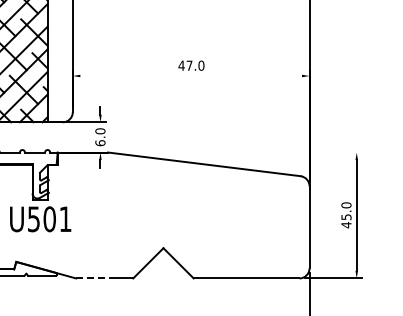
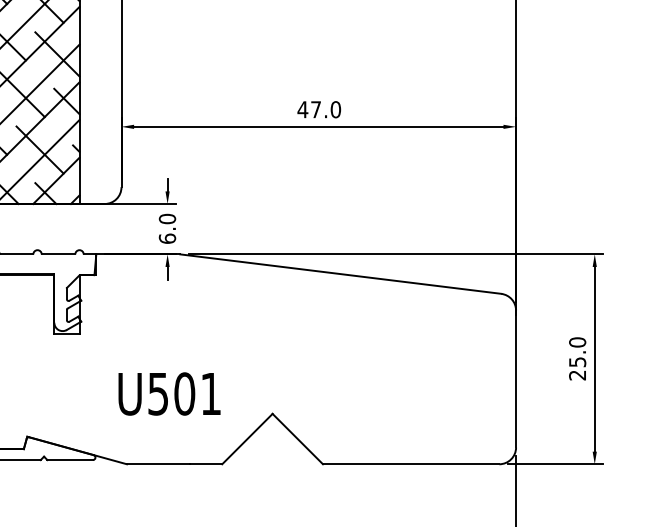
line: (190, 76) -> (317, 127), added
line: (237, 152) -> (396, 254), added
text: (40, 219) -> (169, 394), moved
text: (346, 224) -> (577, 374), 45.0 -> 25.0
line: (94, 278) -> (157, 464), dashed -> solid

